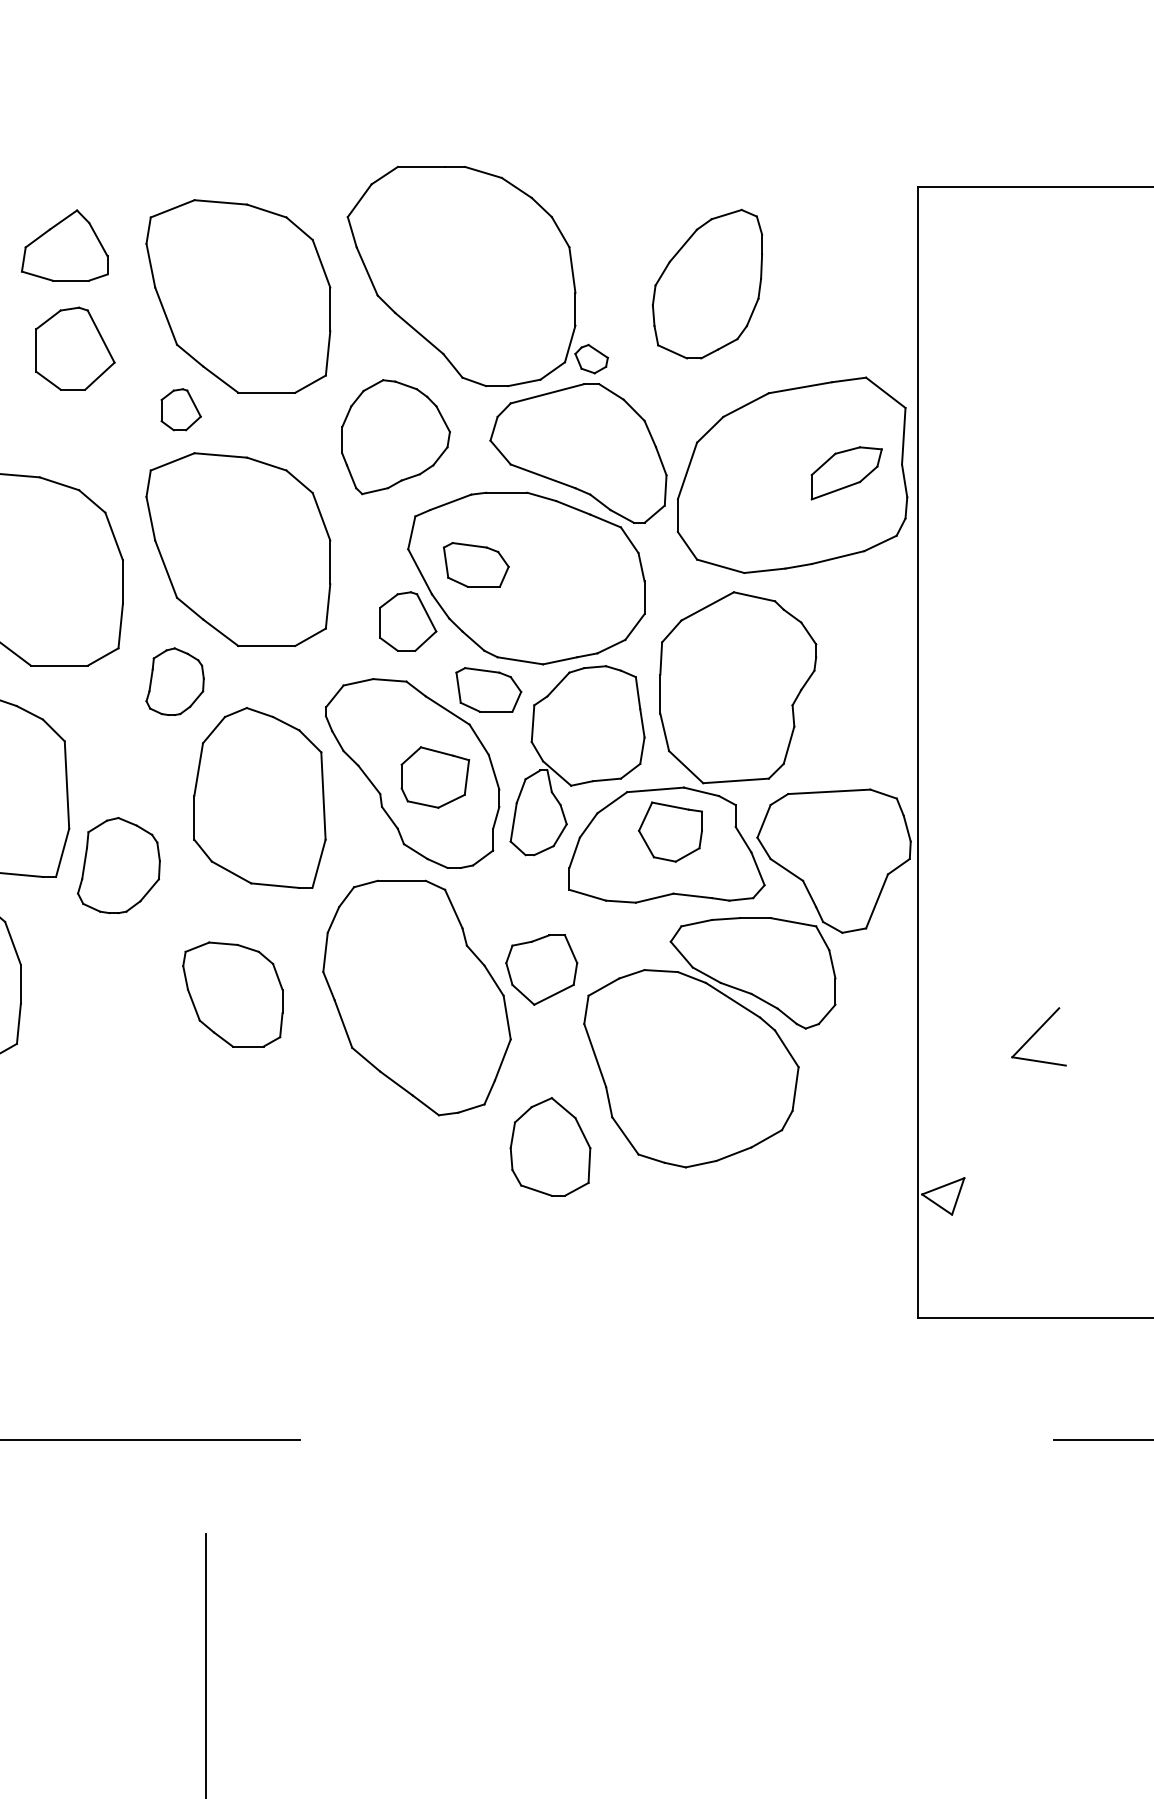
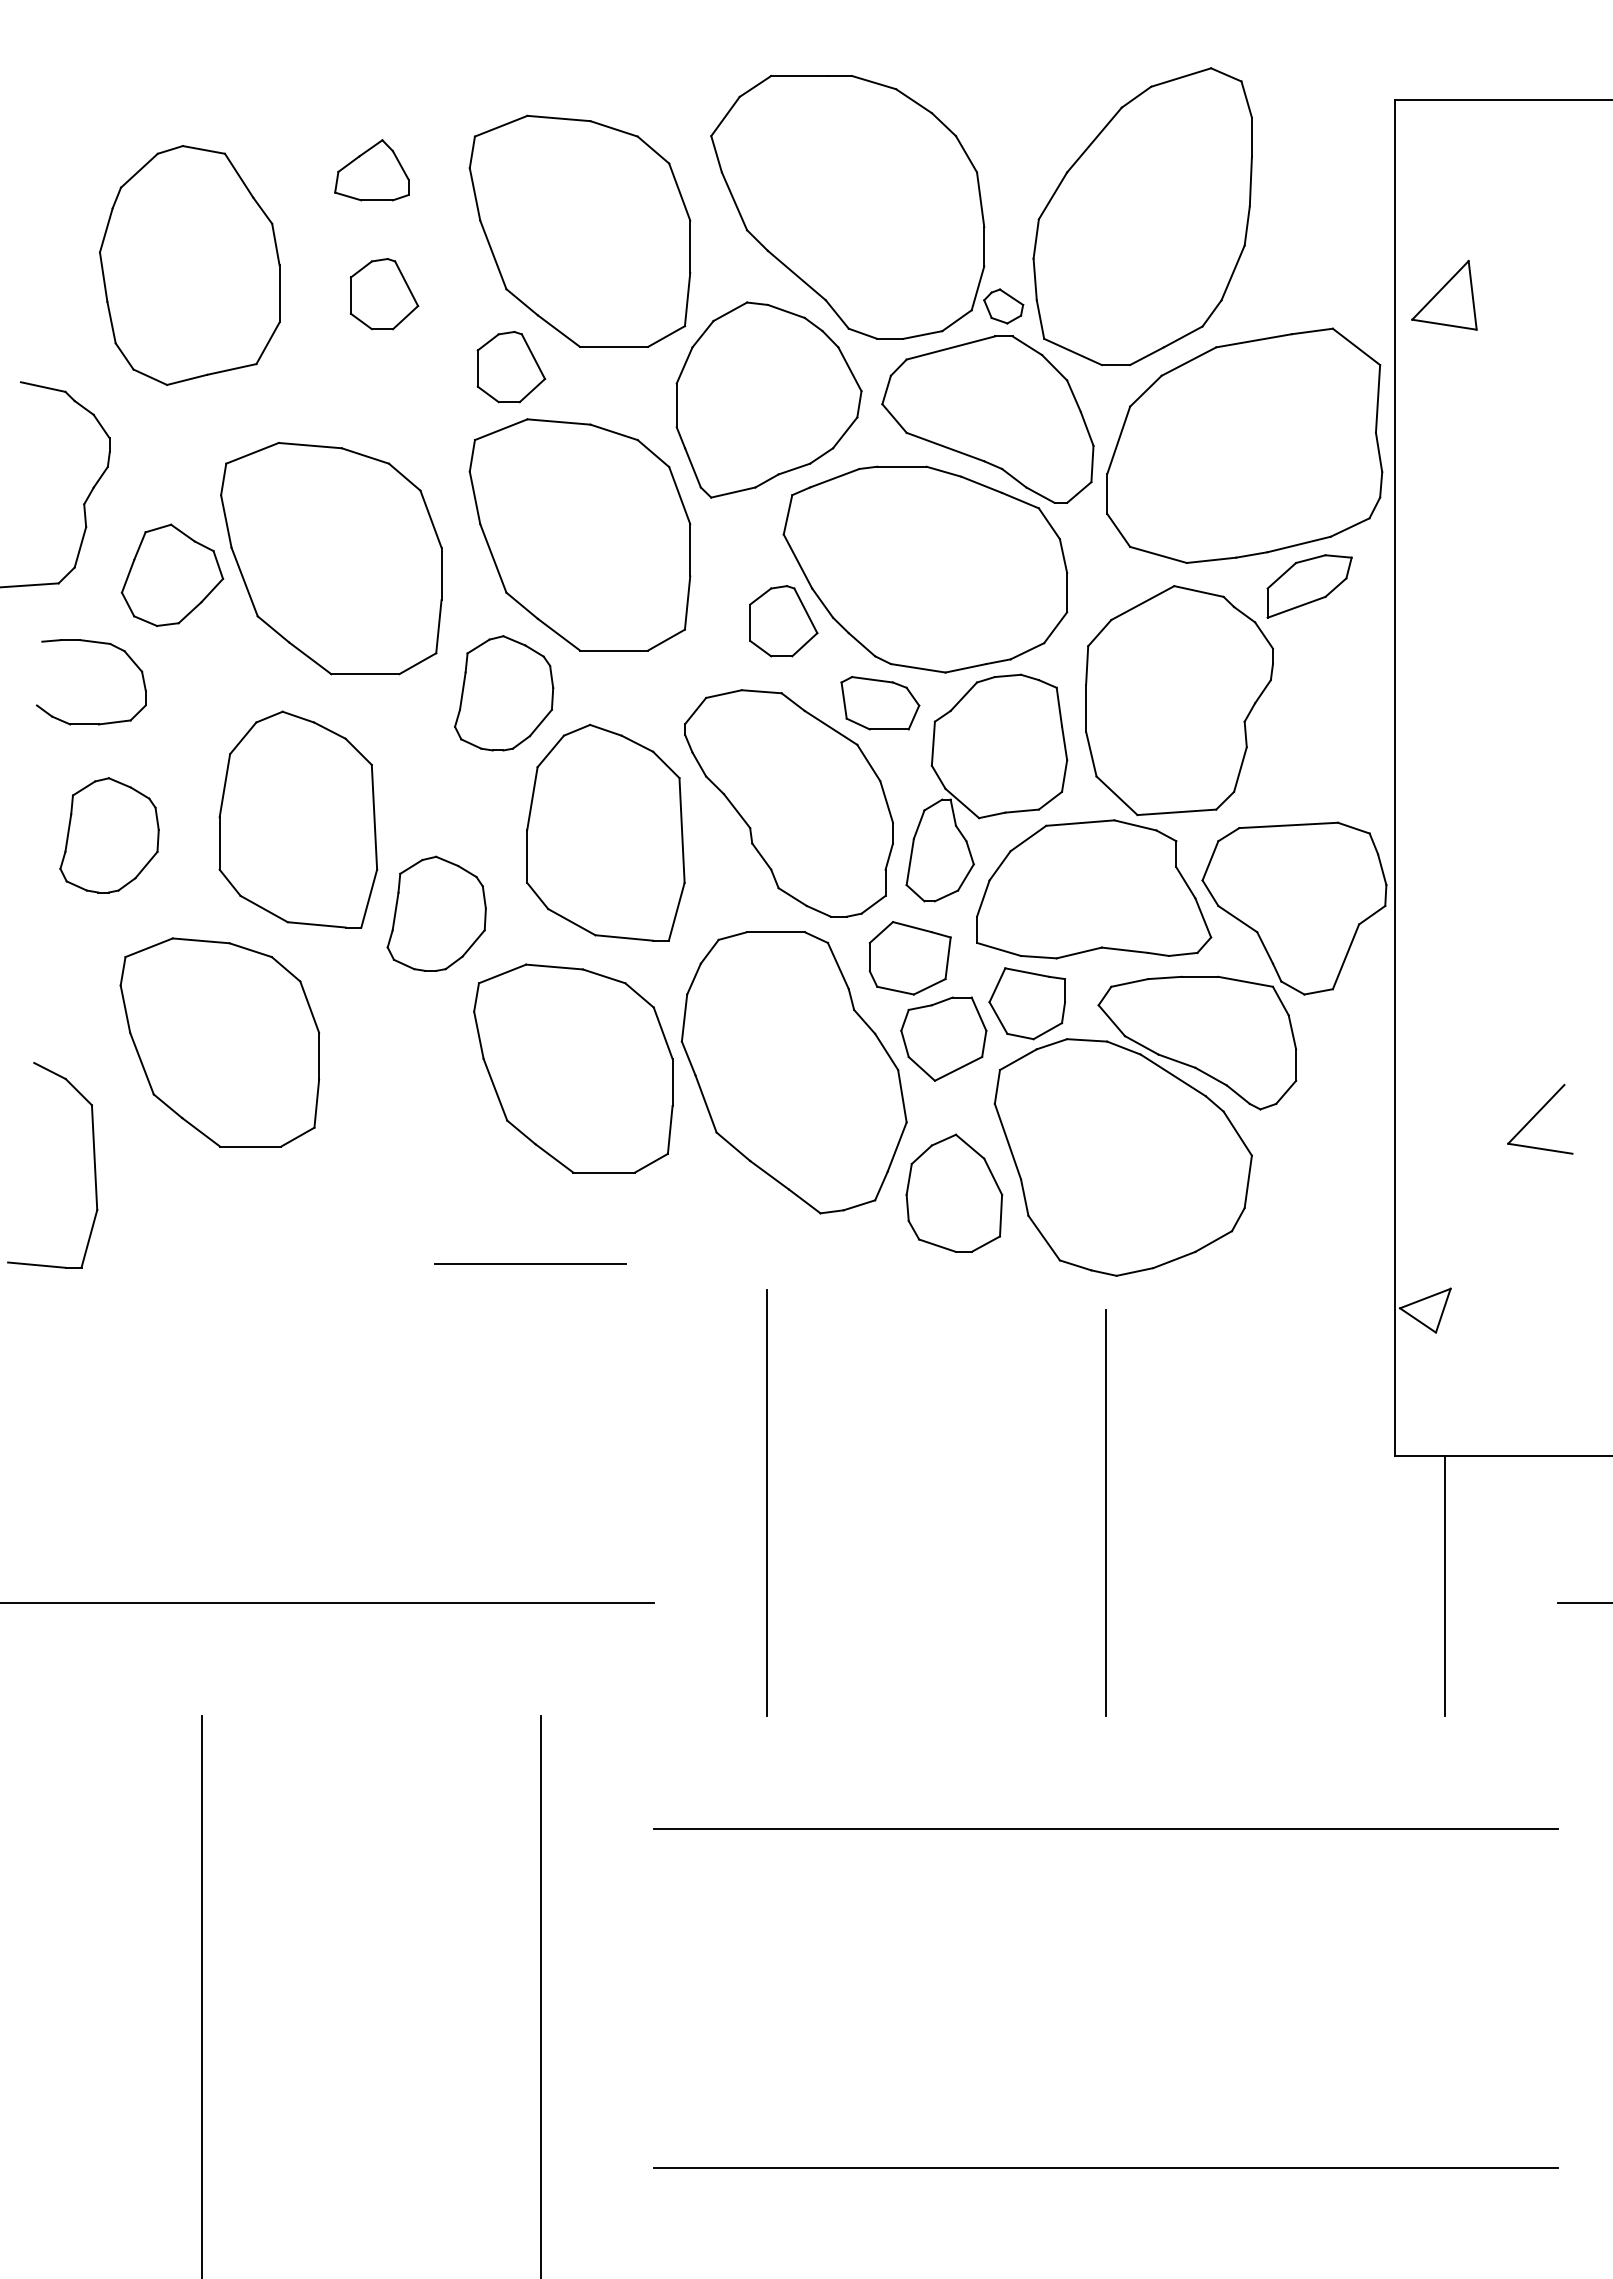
part: (64, 245) -> (371, 170), size x0.71
part: (707, 284) -> (1142, 216), size x1.67
part: (75, 349) -> (384, 294), size x0.71
part: (959, 349) -> (1444, 295), added
part: (181, 410) -> (511, 367), size x1.43
part: (395, 436) -> (768, 399), size x1.43
part: (846, 473) -> (1309, 586), moved
part: (476, 565) -> (865, 553), removed
part: (175, 681) -> (504, 693), size x1.43
part: (434, 777) -> (909, 958), moved
part: (669, 831) -> (1026, 1003), moved
part: (232, 994) -> (573, 1068), size x1.67
part: (550, 1146) -> (954, 1192), moved
line: (196, 1157) -> (529, 1264), added
line: (394, 1356) -> (767, 1502), added
line: (677, 1365) -> (1106, 1513), added
line: (960, 1426) -> (1445, 1586), added
line: (676, 1629) -> (1105, 1829), added

